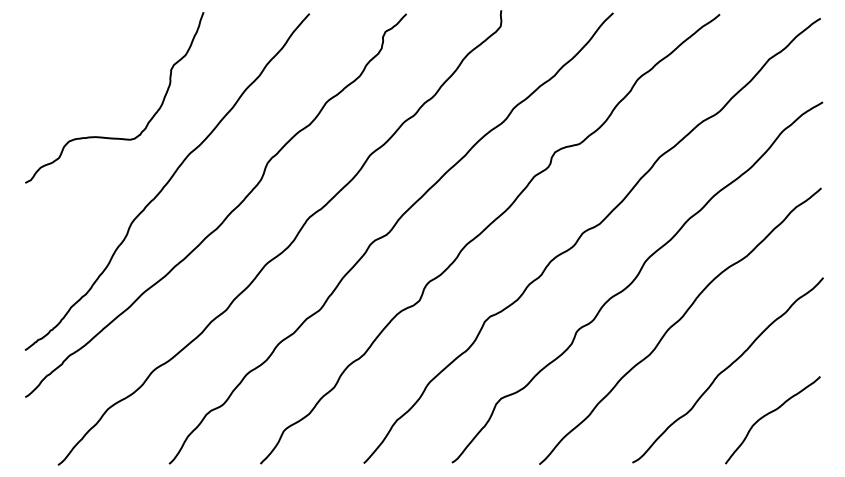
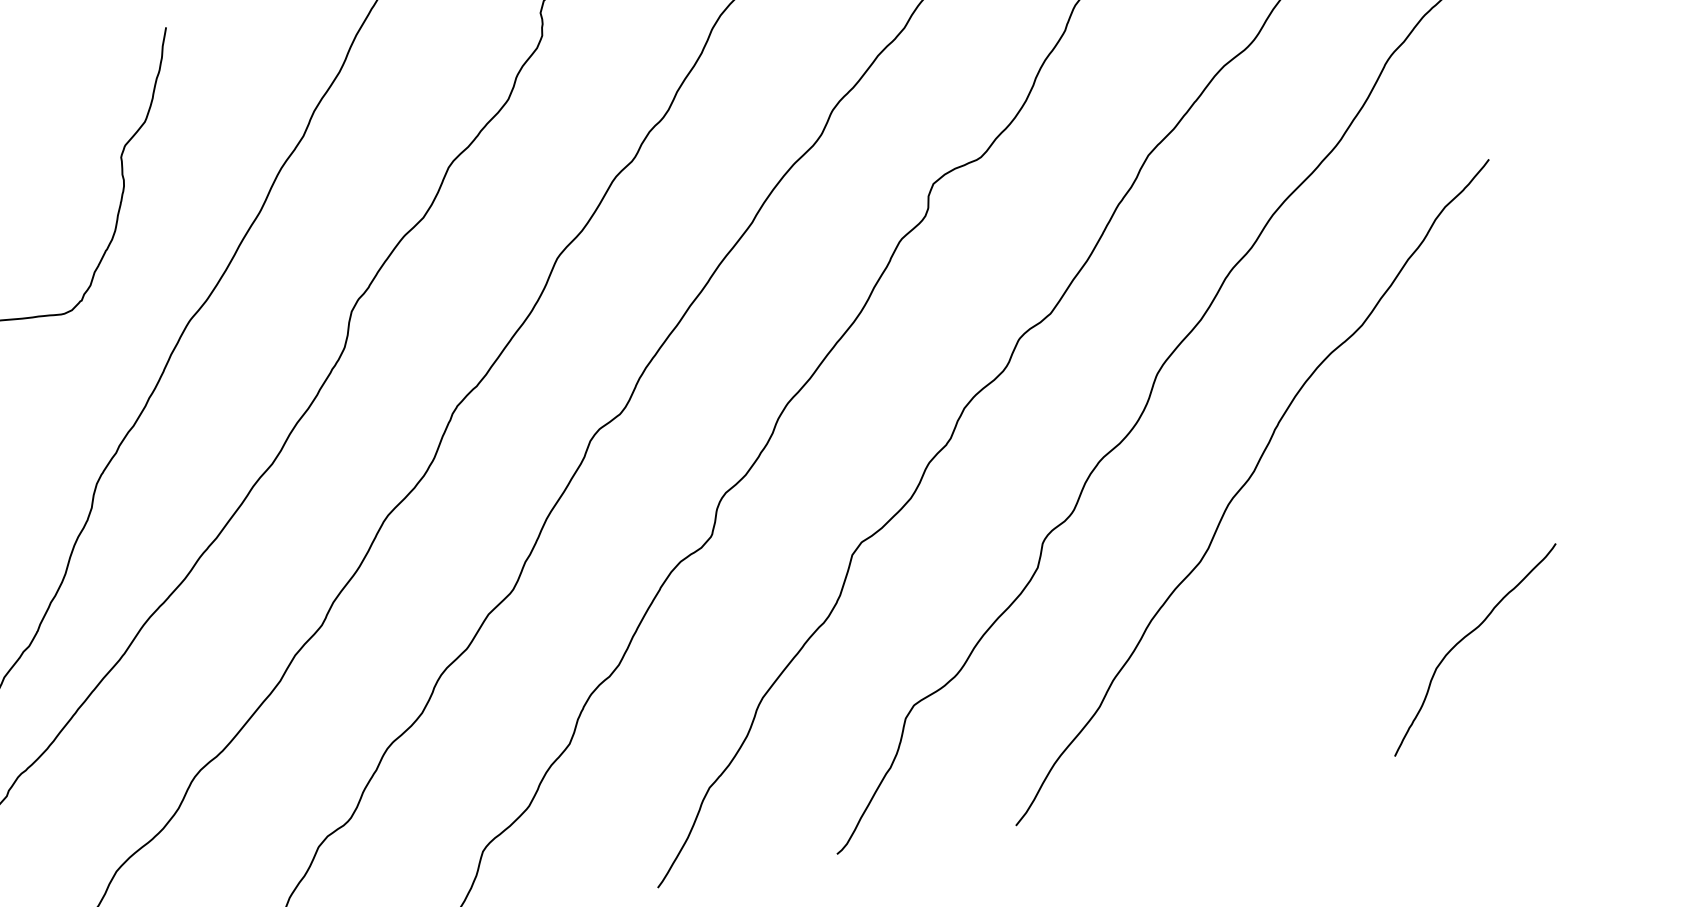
curve: (726, 369) -> (1362, 563), removed

